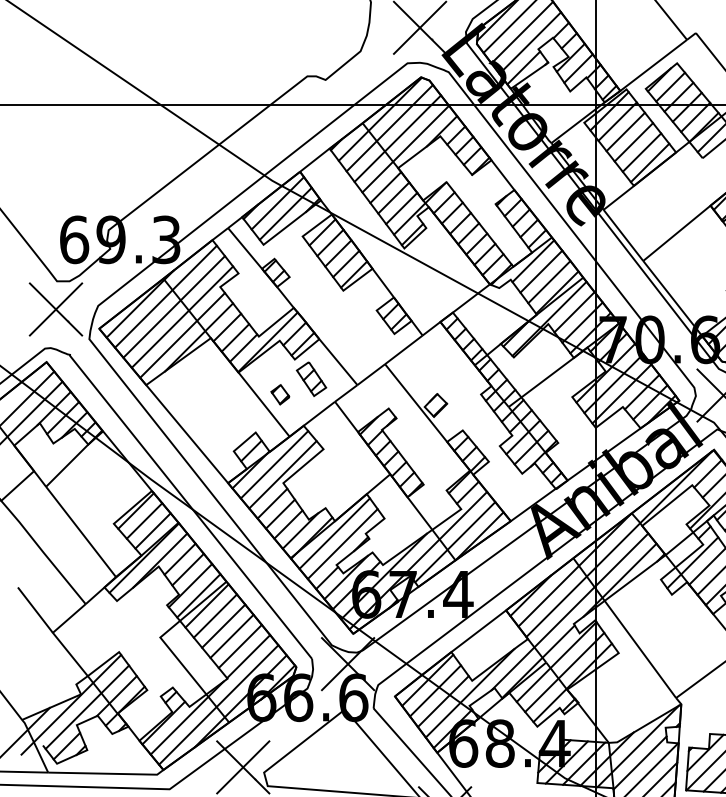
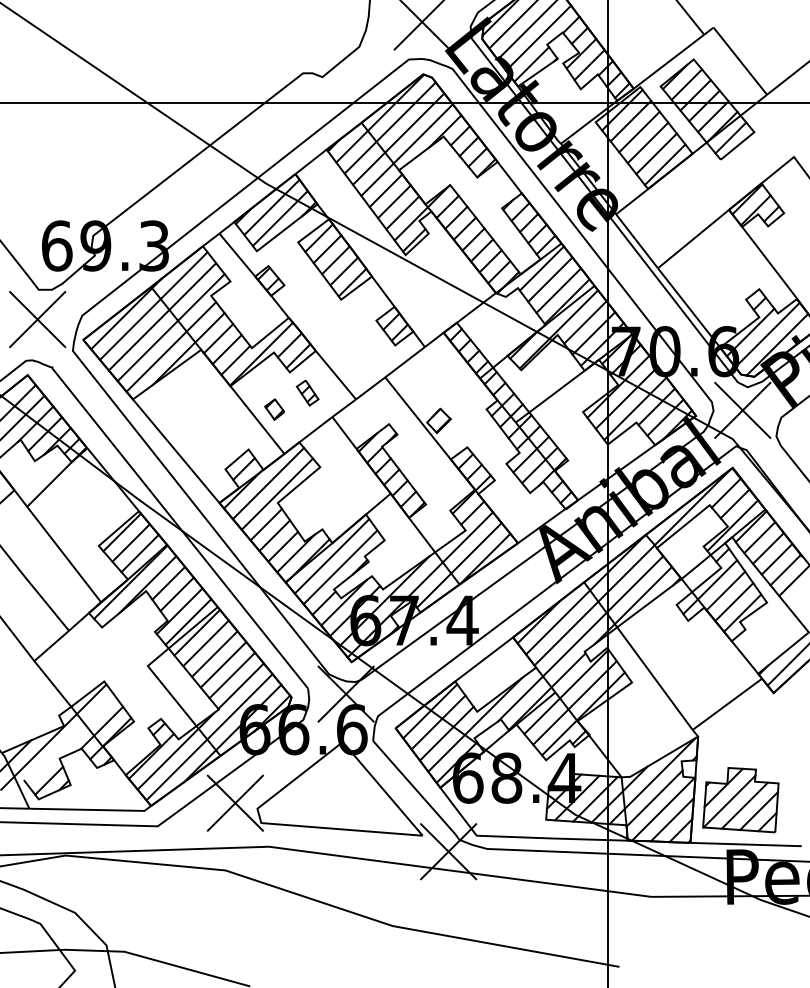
part: (311, 378) -> (307, 392), size x0.7
line: (87, 707) -> (70, 739), removed

